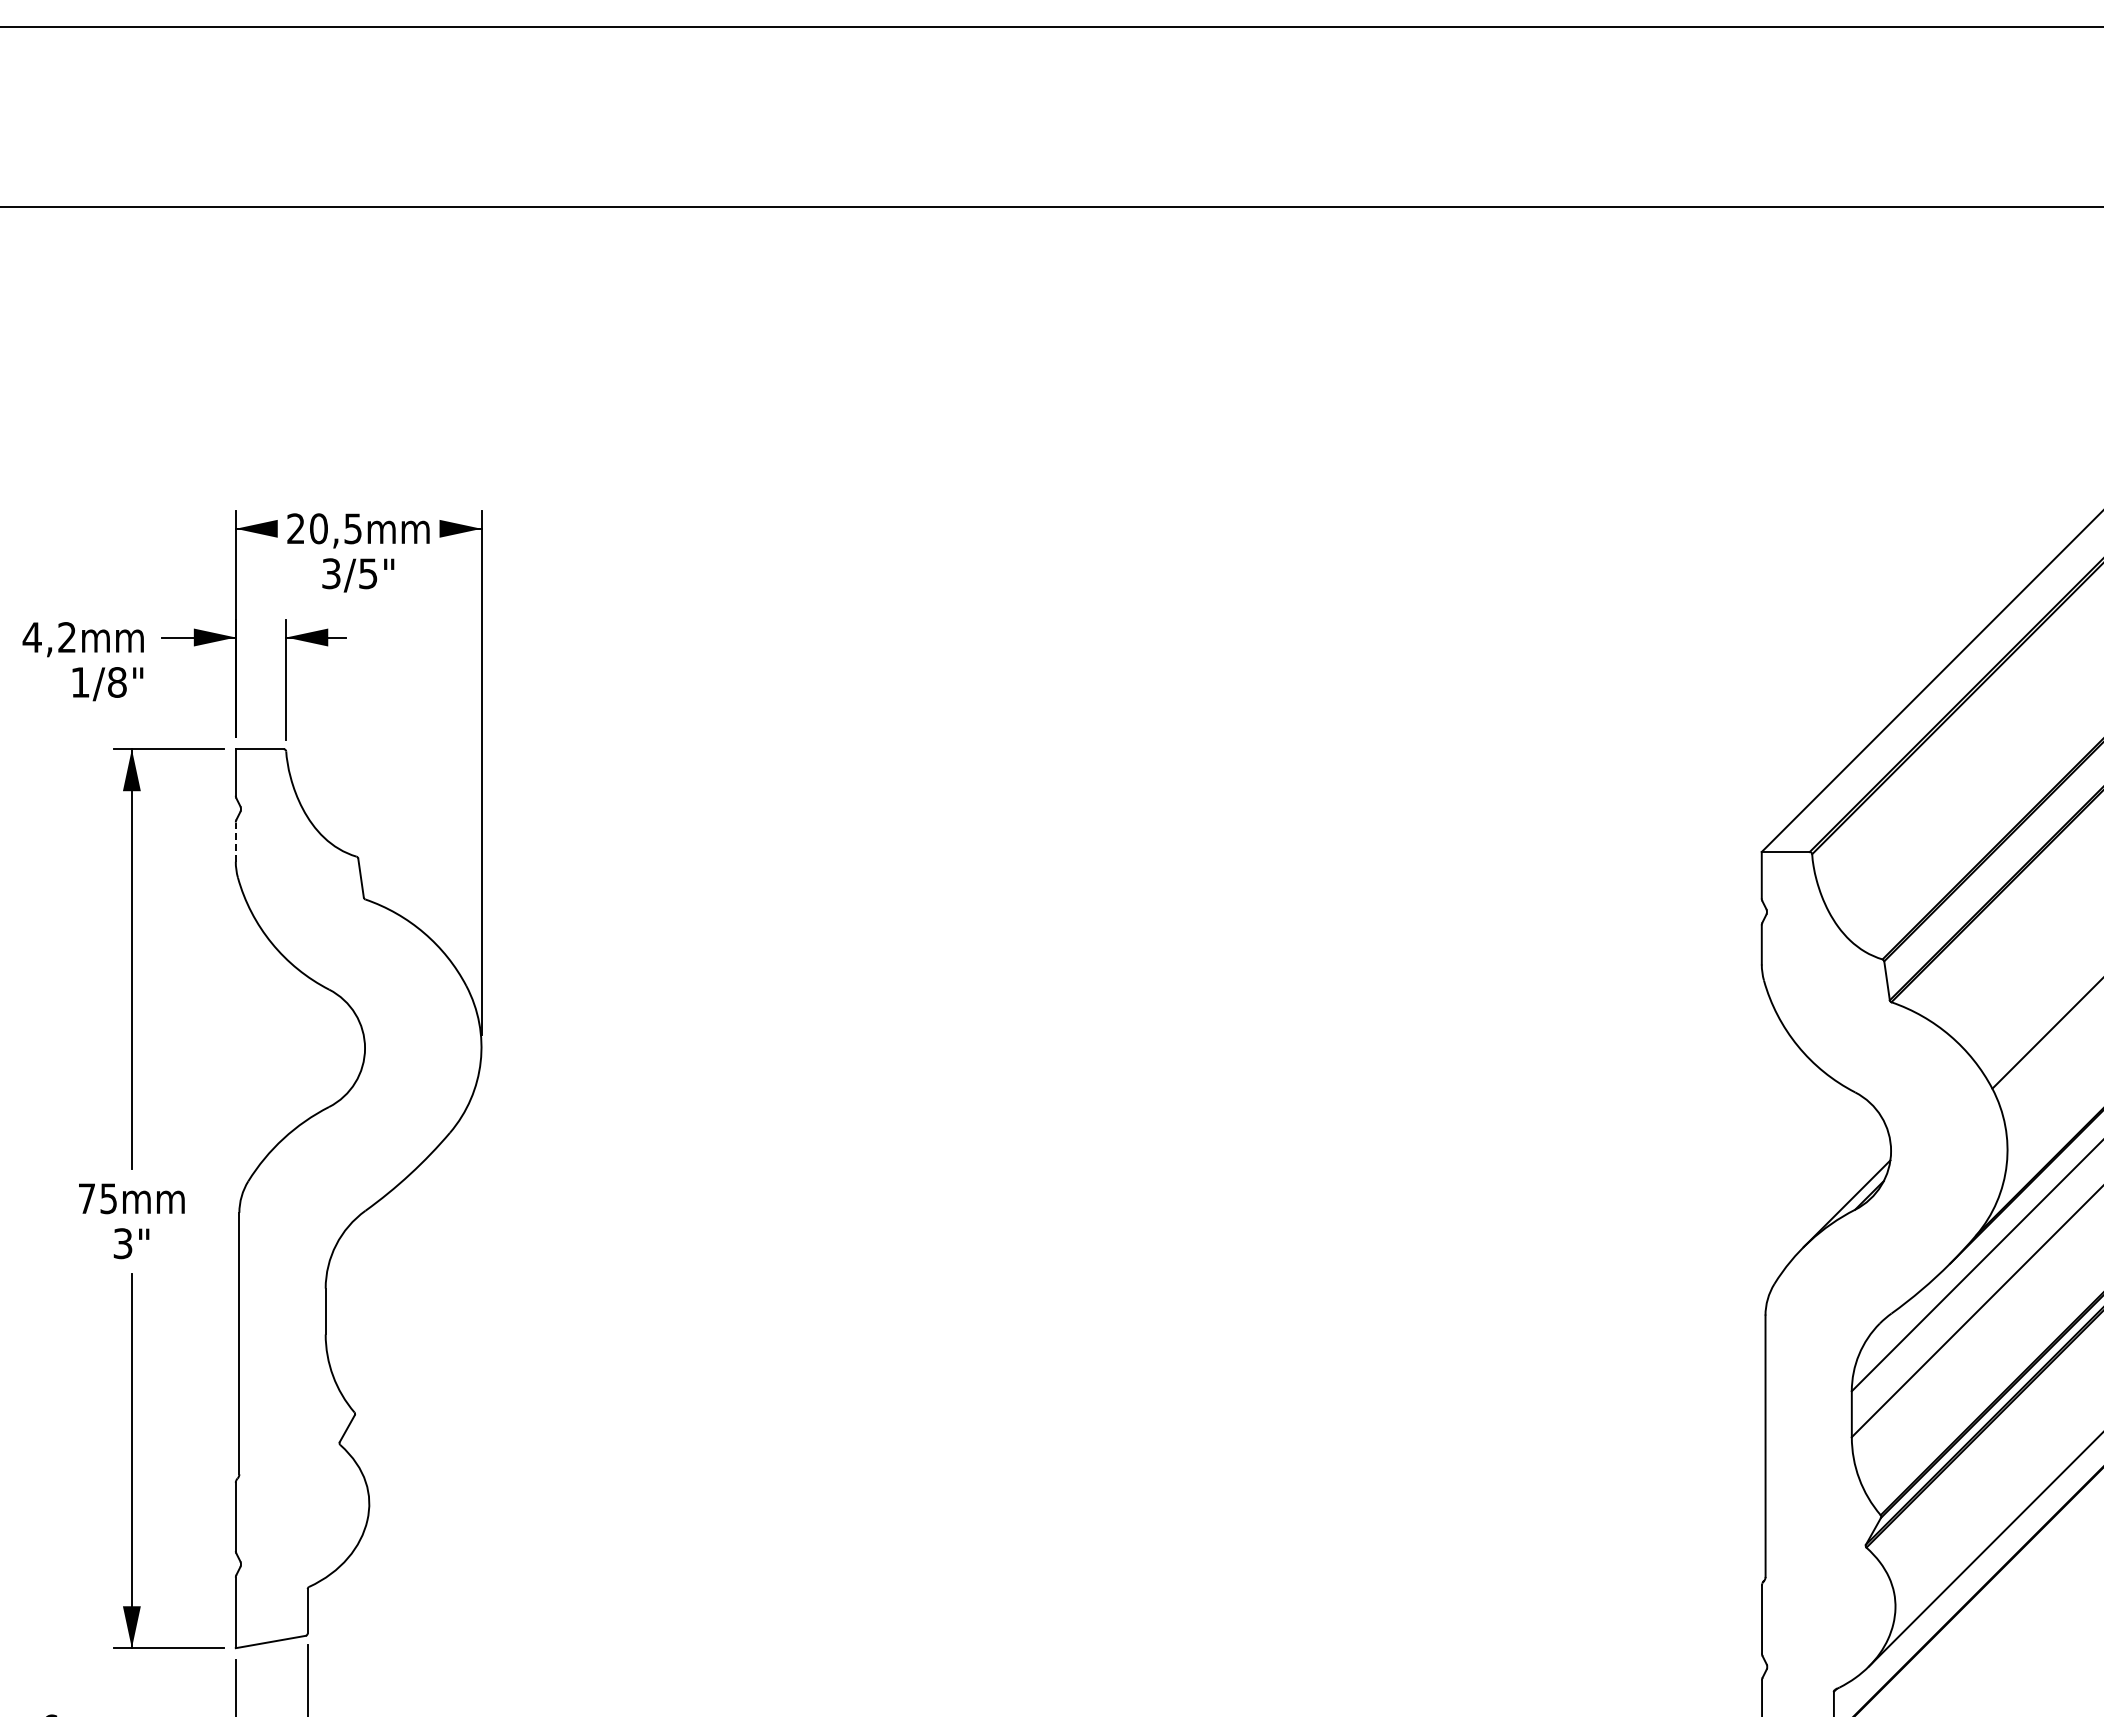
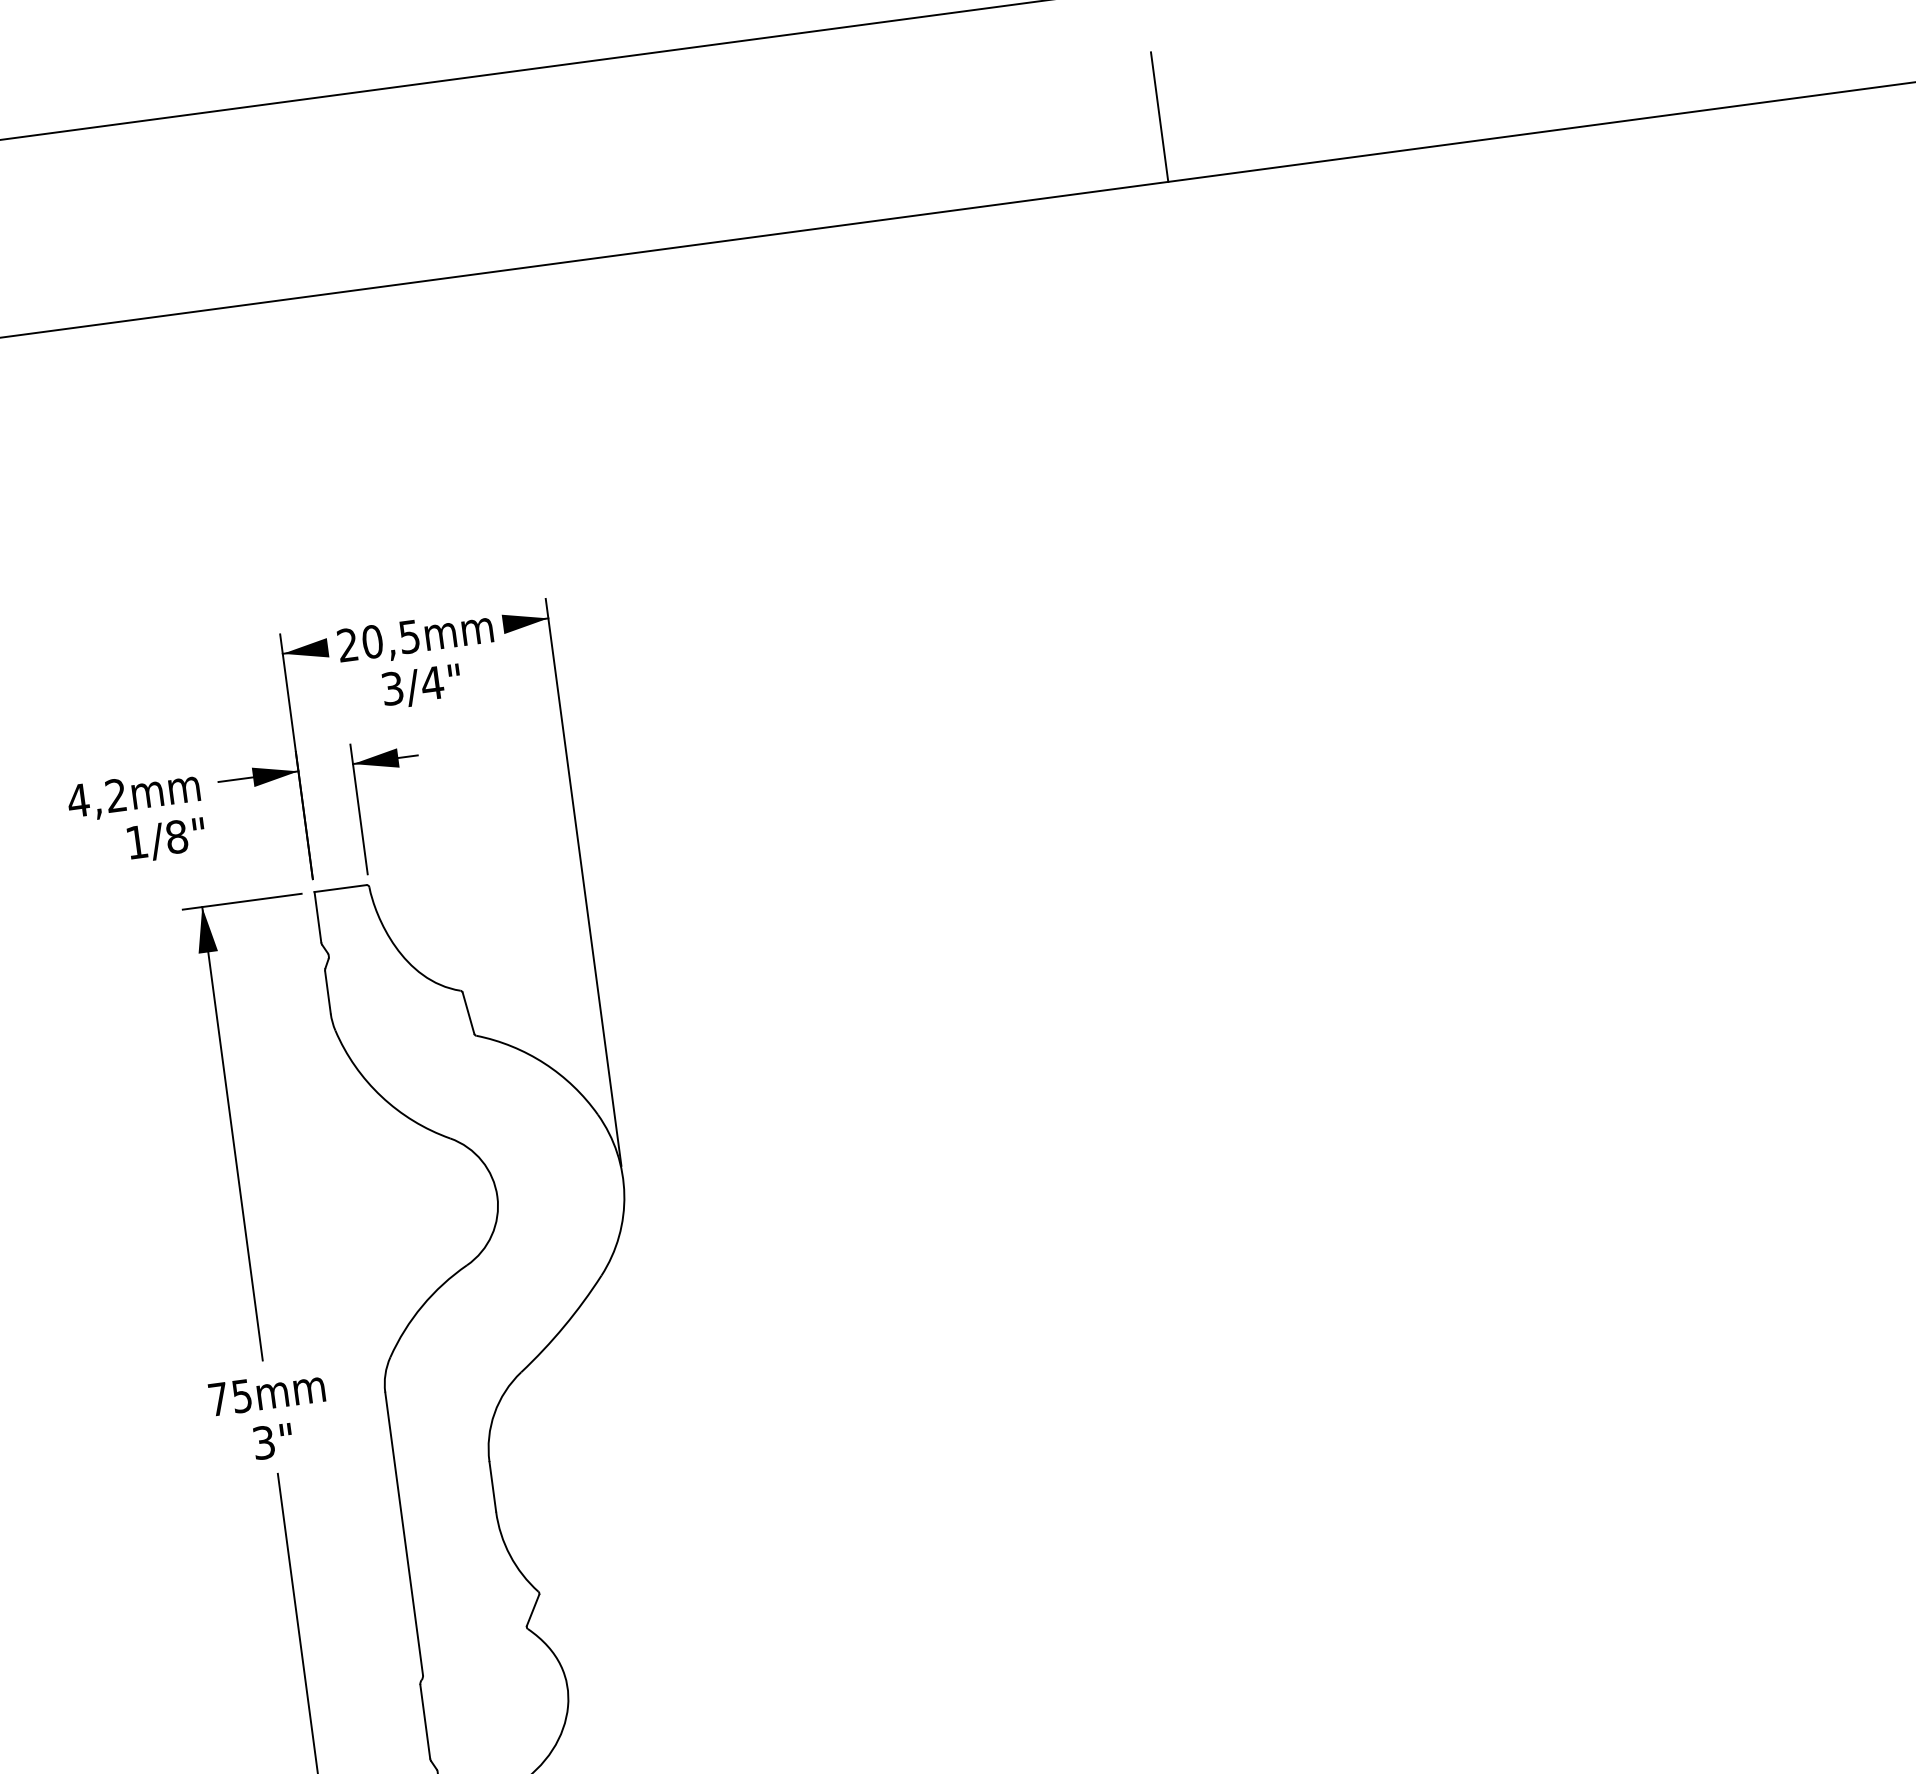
line: (1098, 147) -> (1160, 117), added
text: (368, 573) -> (432, 682), 3/5" -> 3/4"
line: (235, 842) -> (327, 992), dashed -> solid

